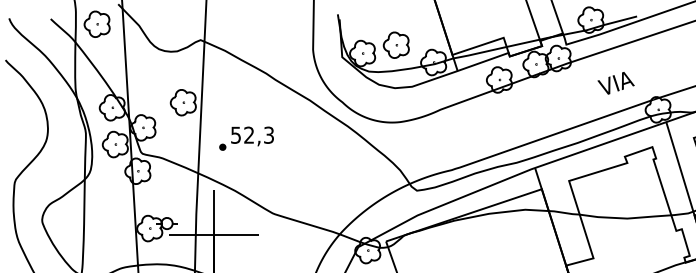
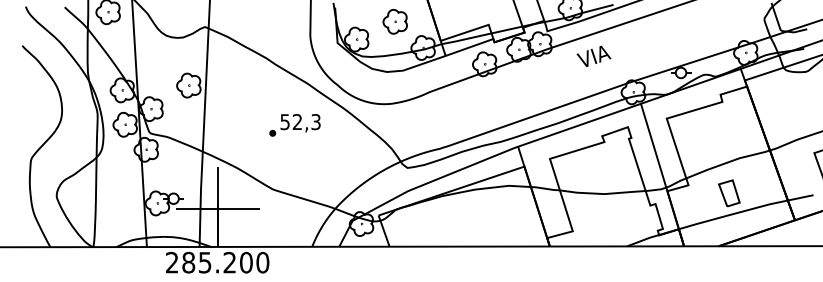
part: (395, 44) -> (394, 21), moved
text: (615, 82) -> (593, 55), moved
part: (246, 138) -> (294, 125), moved

